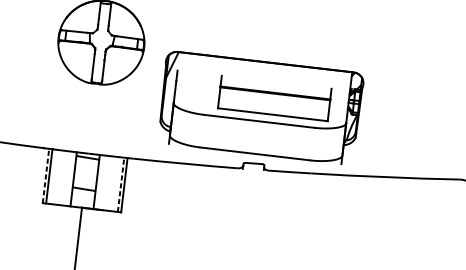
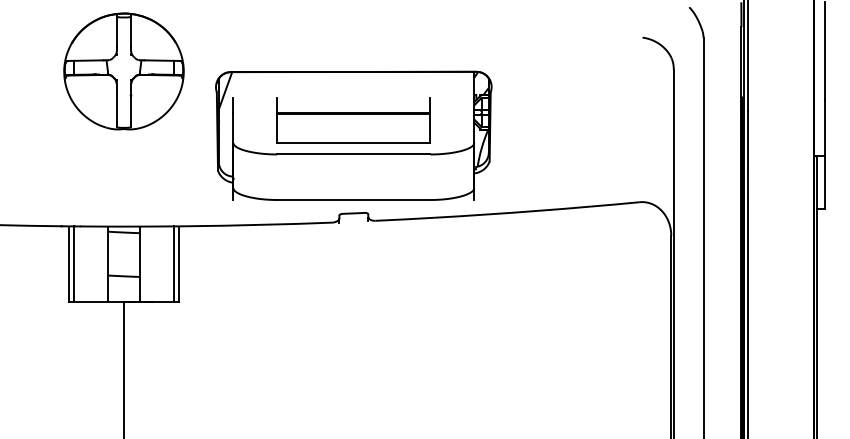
part: (274, 98) -> (353, 120), moved
line: (46, 176) -> (69, 264), dashed -> solid
line: (121, 185) -> (174, 264), dashed -> solid

